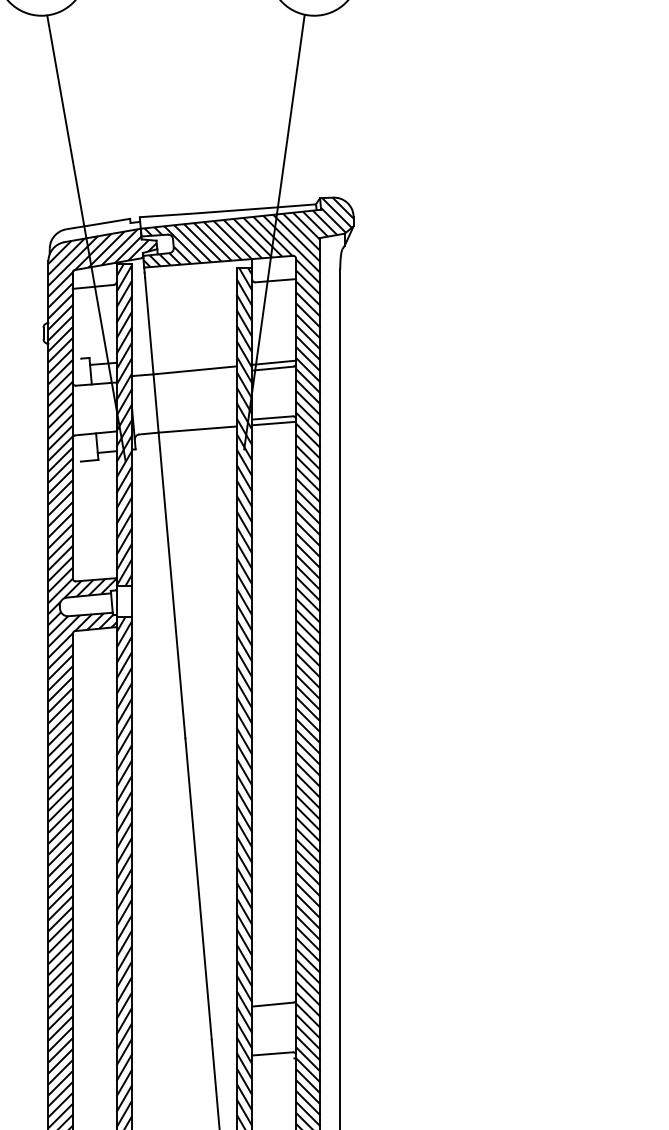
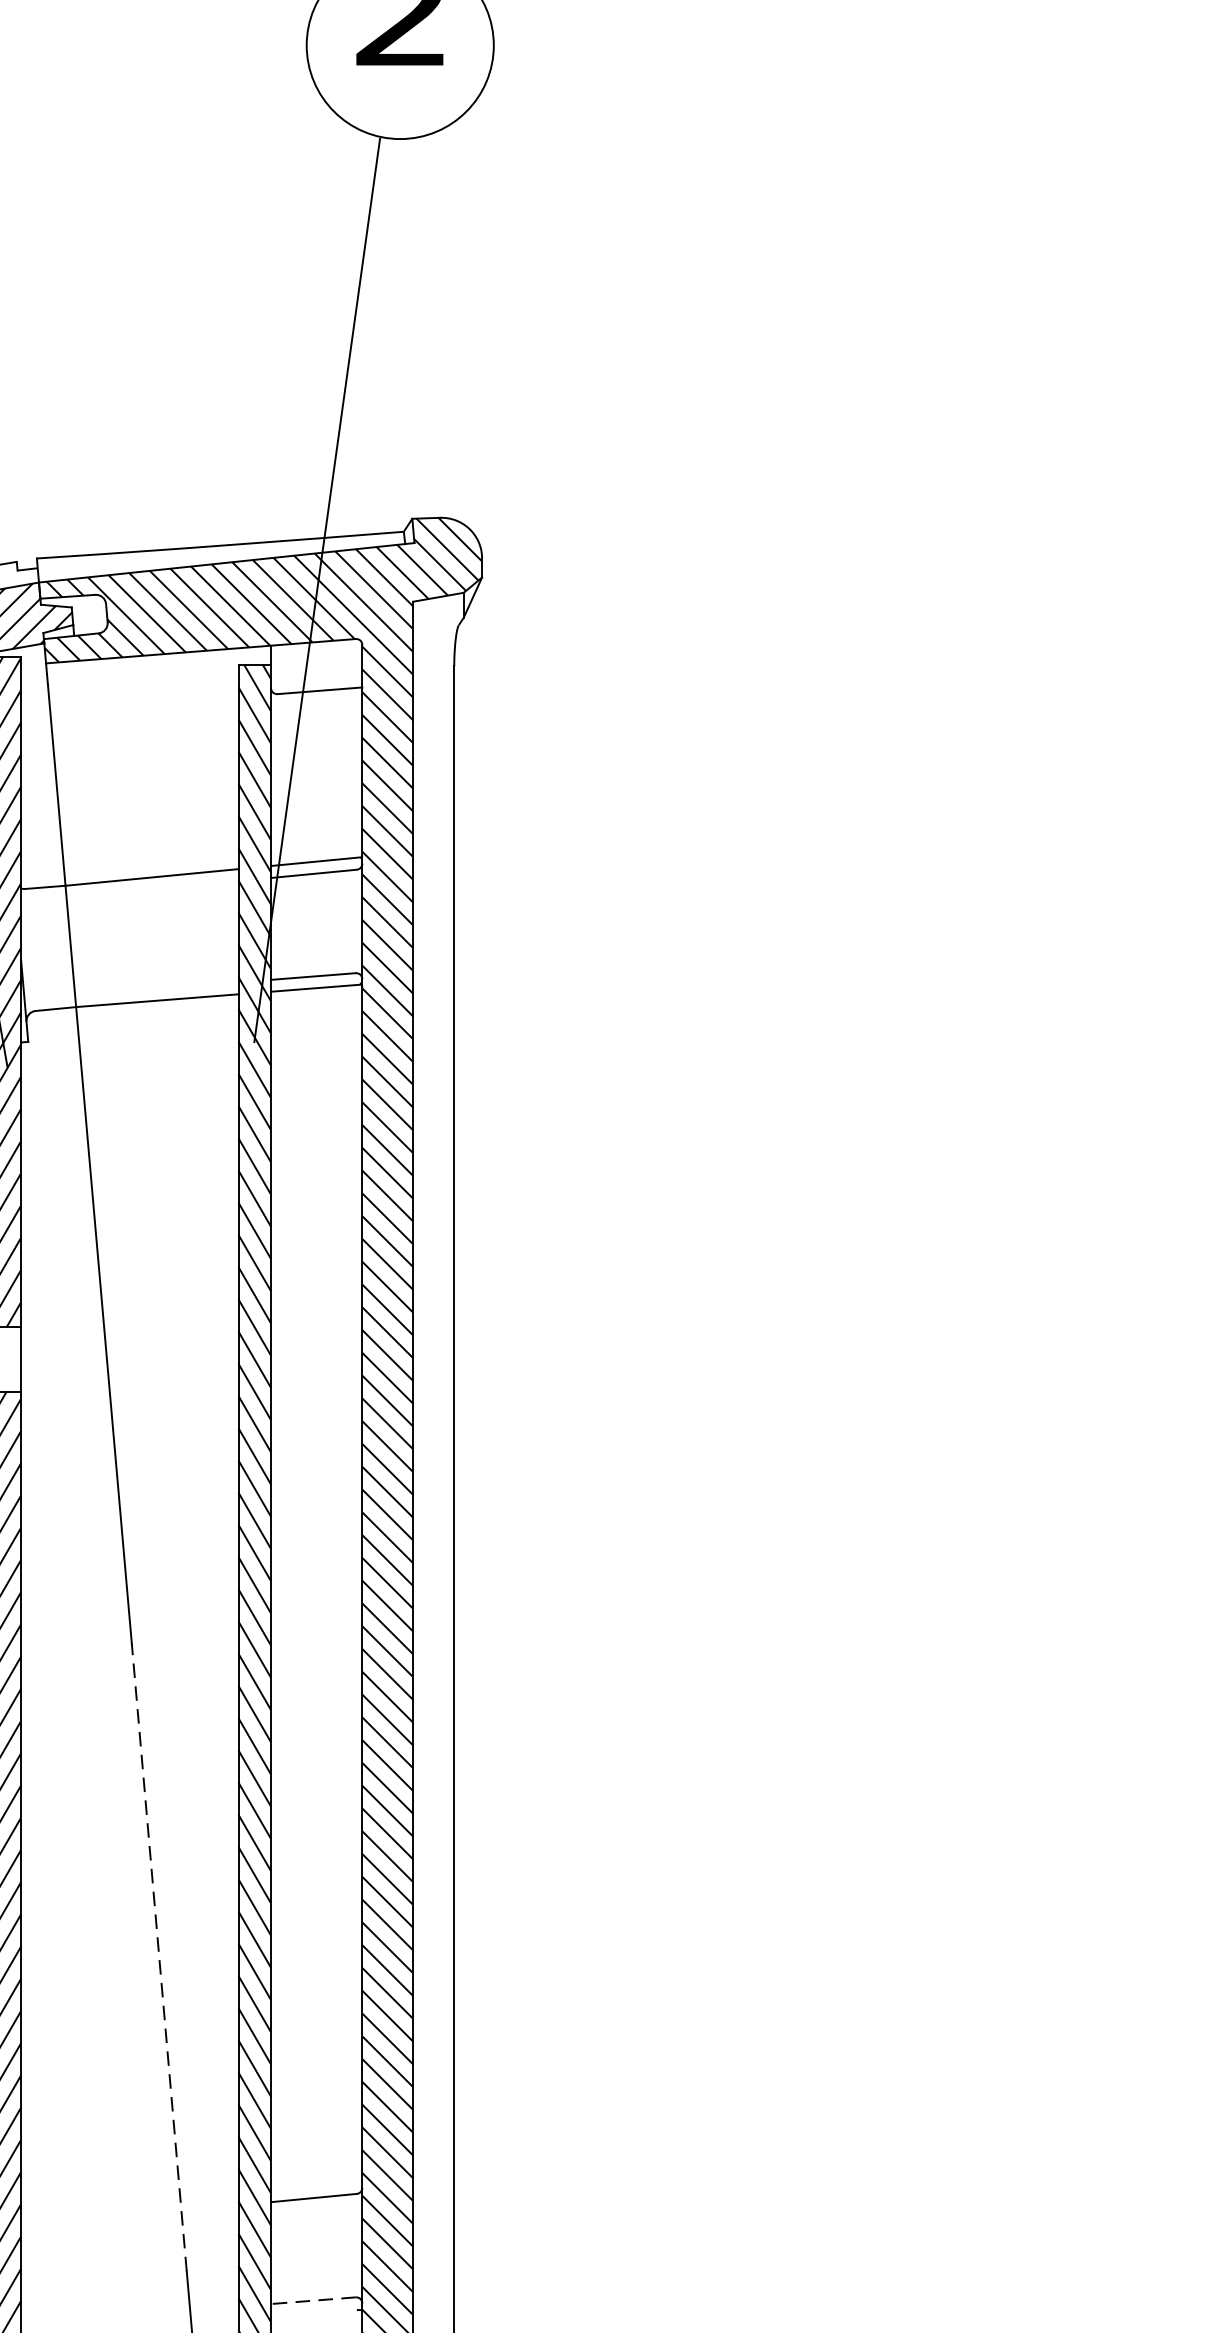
line: (198, 888) -> (159, 1956), solid -> dashed
line: (272, 1053) -> (313, 2299), solid -> dashed

